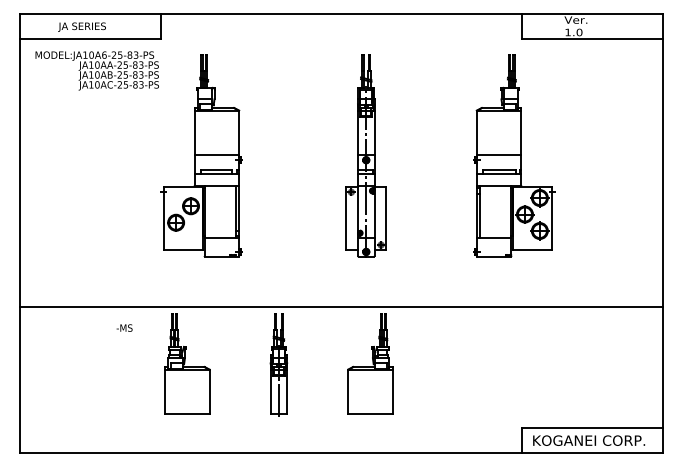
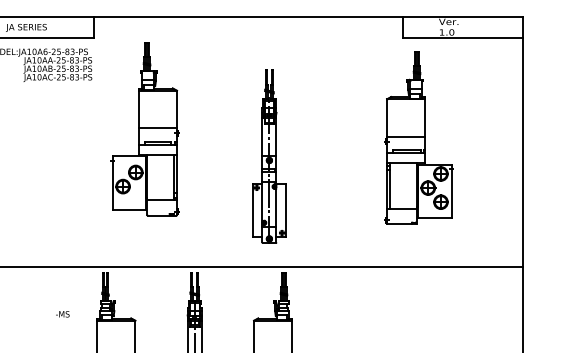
part: (201, 155) -> (144, 129), moved
part: (365, 155) -> (268, 156), moved
part: (514, 155) -> (419, 137), moved
text: (124, 327) -> (62, 313), moved

